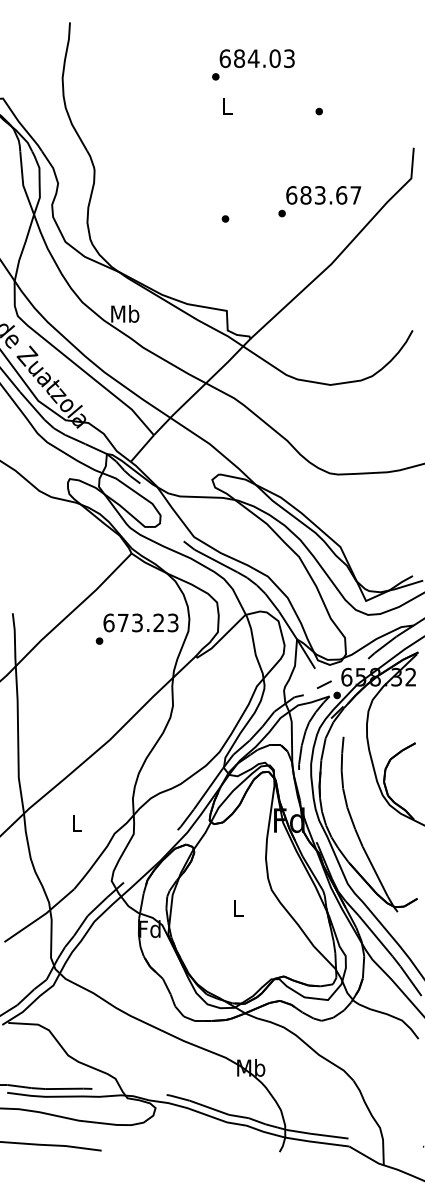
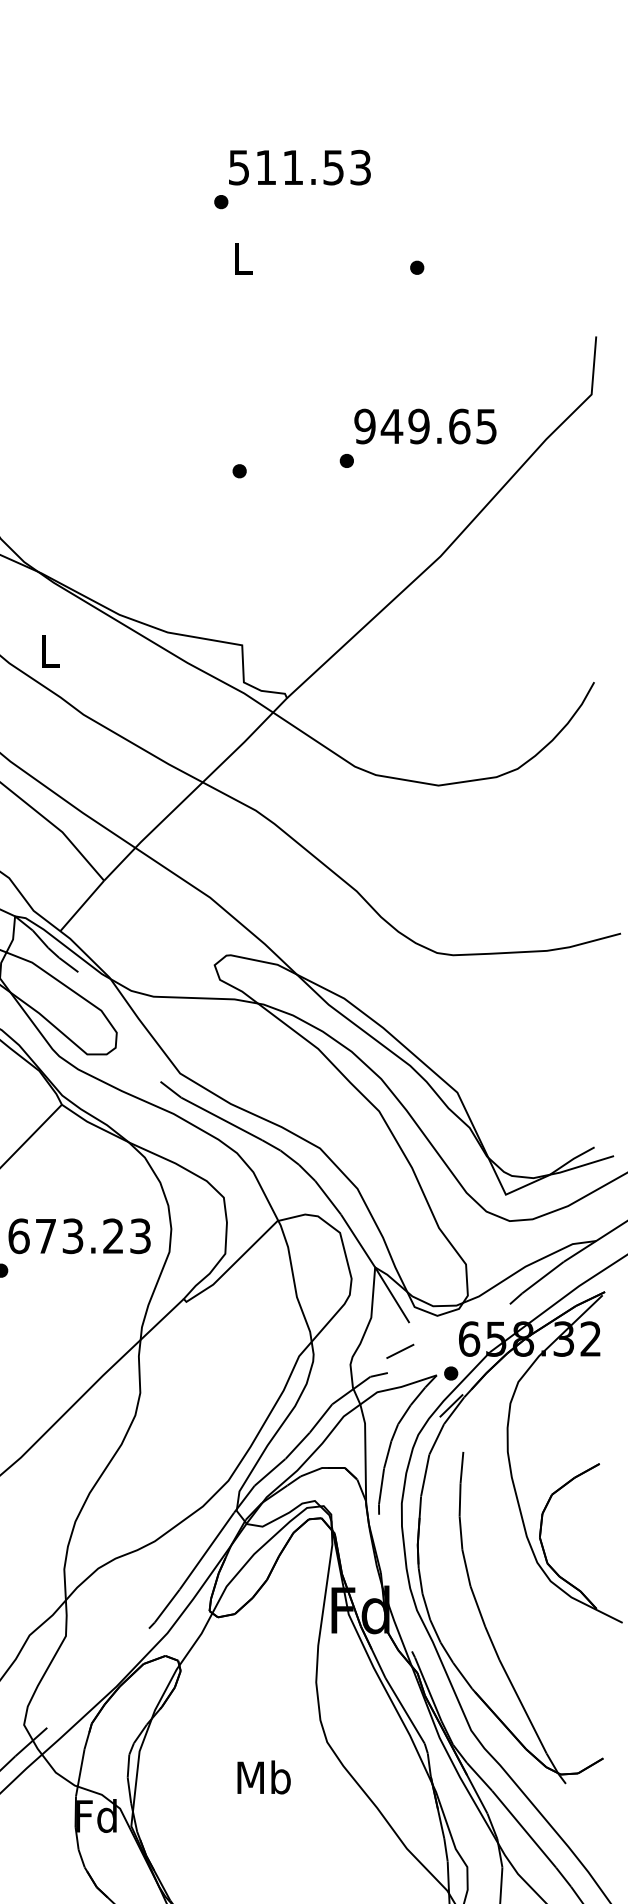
text: (249, 58) -> (285, 167), 684.03 -> 511.53
text: (323, 195) -> (425, 426), 683.67 -> 949.65
text: (125, 313) -> (50, 650), Mb -> L
line: (323, 684) -> (398, 1350), moved
text: (238, 908) -> (264, 1777), L -> Mb

